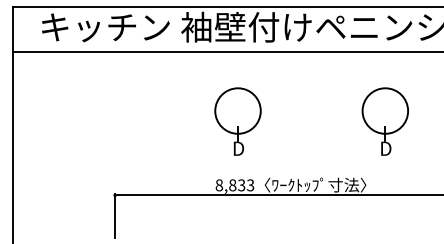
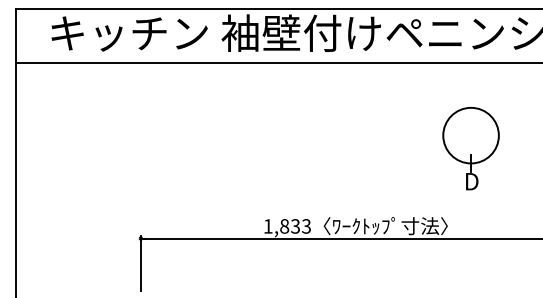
part: (237, 121) -> (290, 148), removed
text: (218, 185) -> (267, 226), 8,833 -> 1,833

